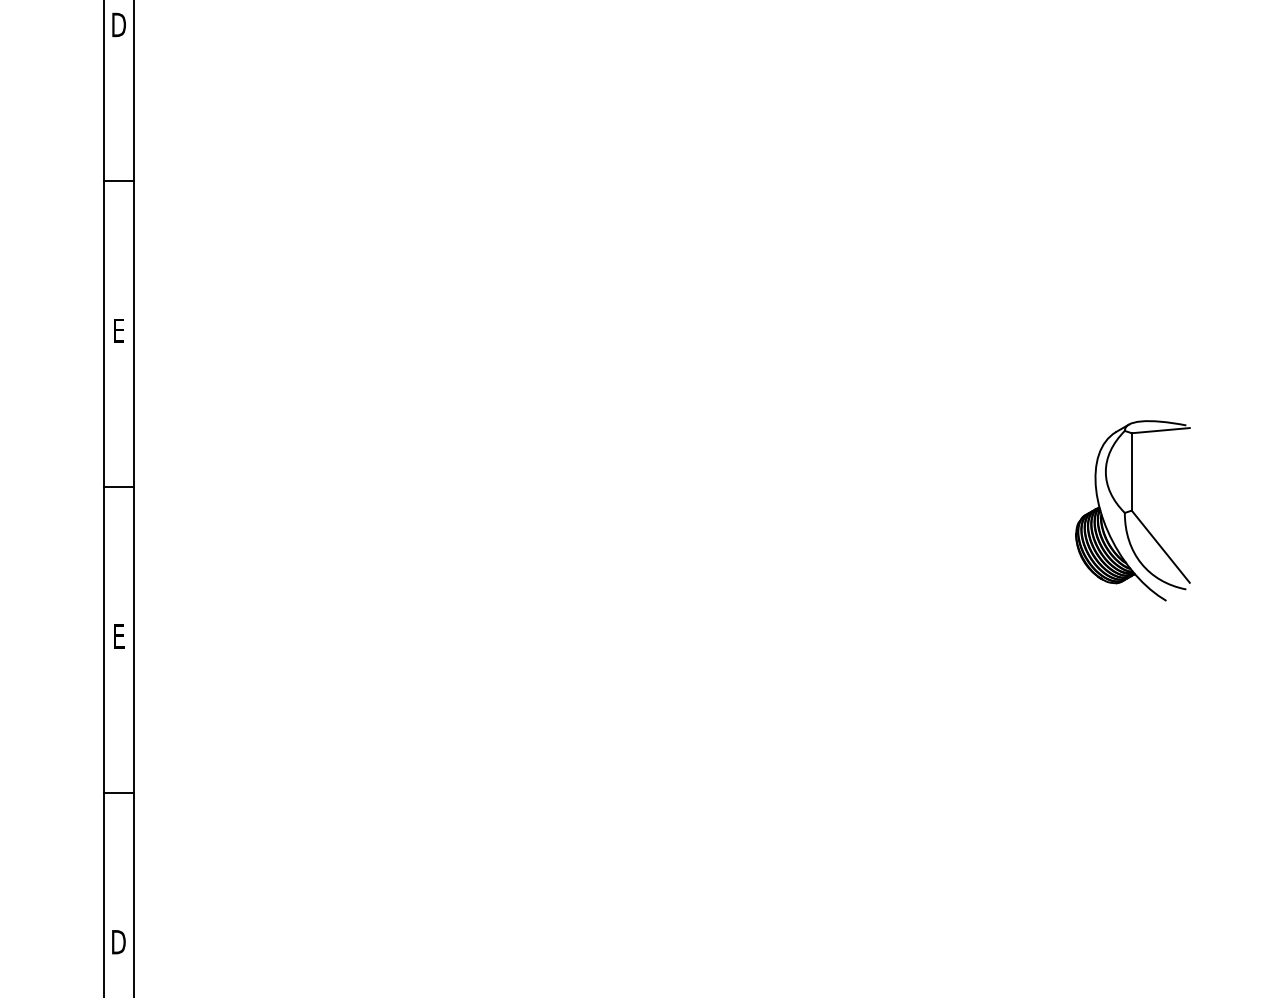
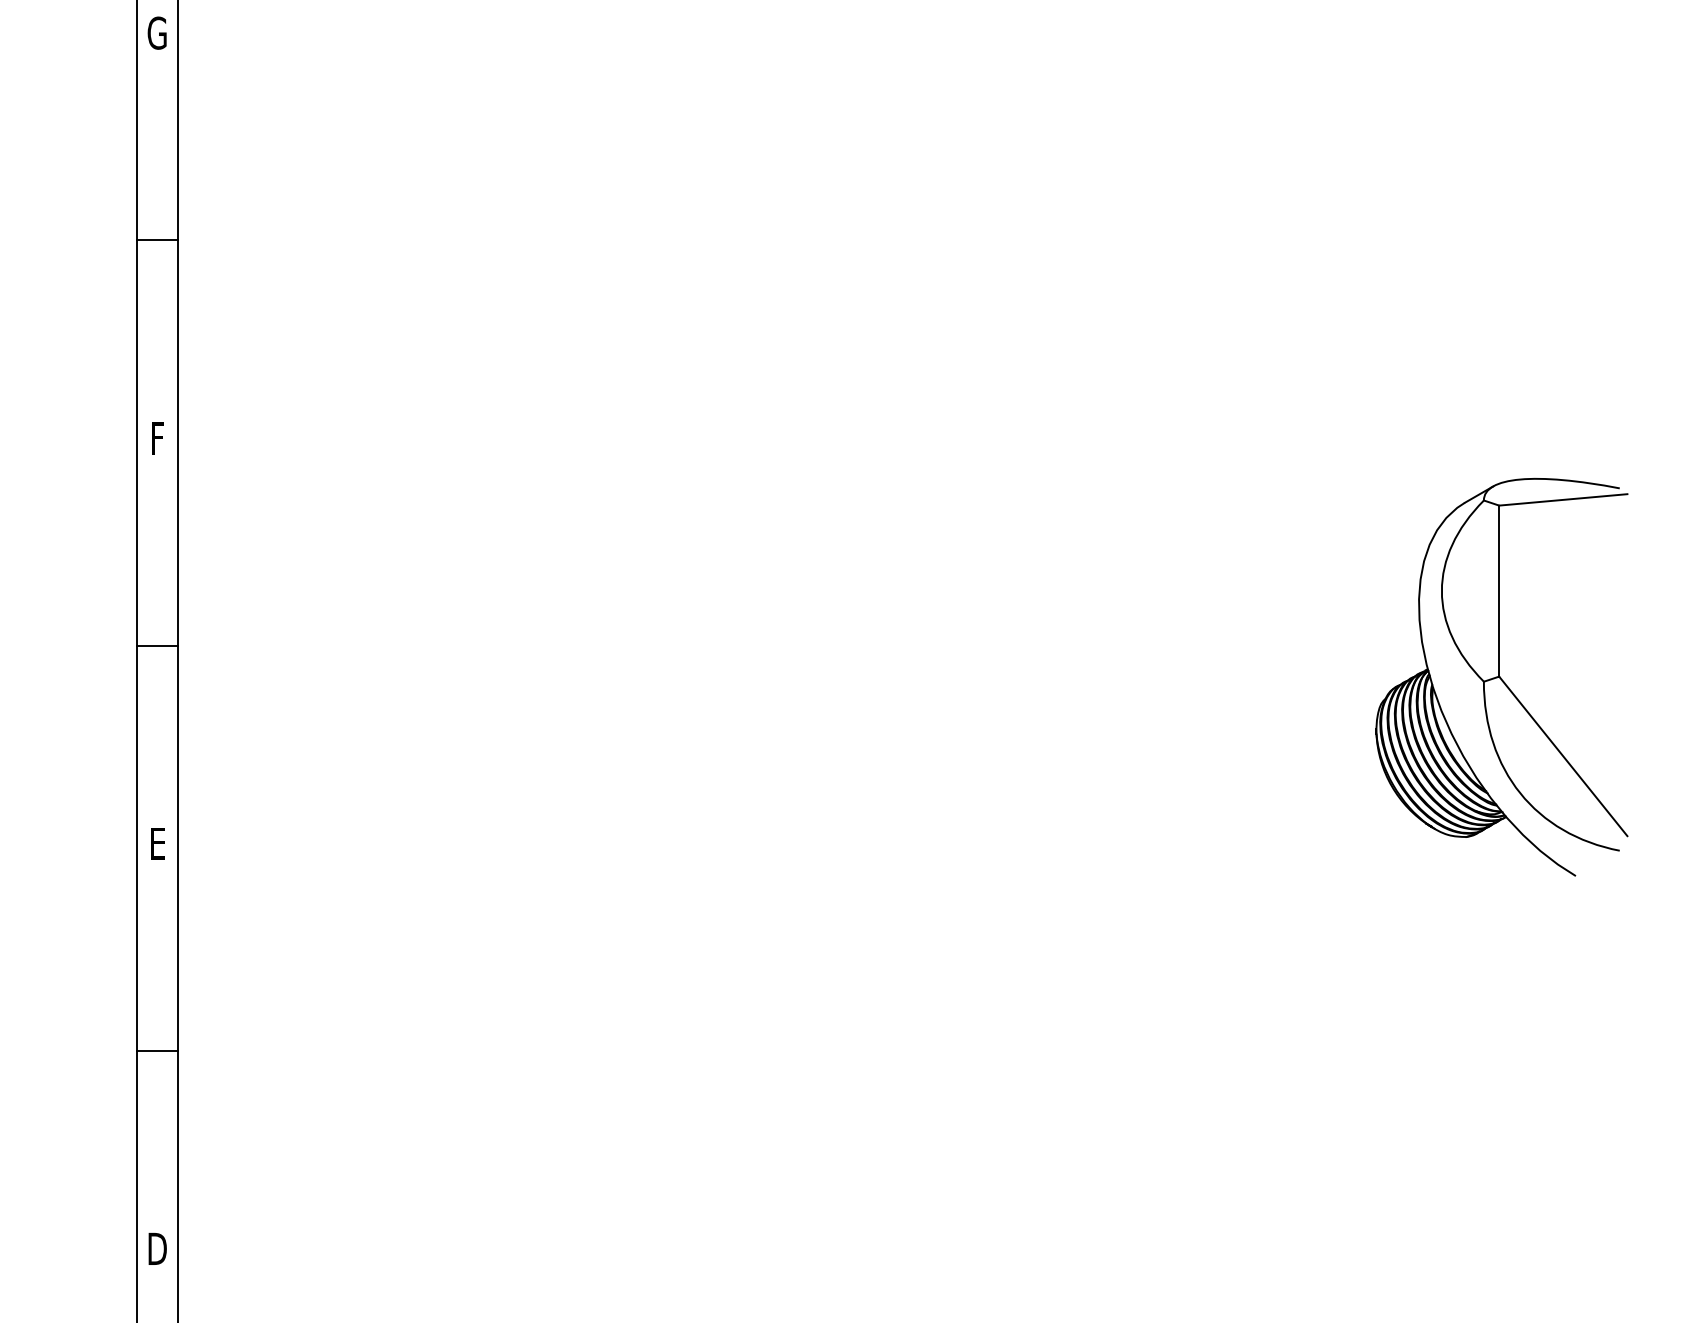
text: (118, 24) -> (157, 32), D -> G
text: (119, 331) -> (158, 439), E -> F
part: (1132, 510) -> (1501, 676), size x1.67

